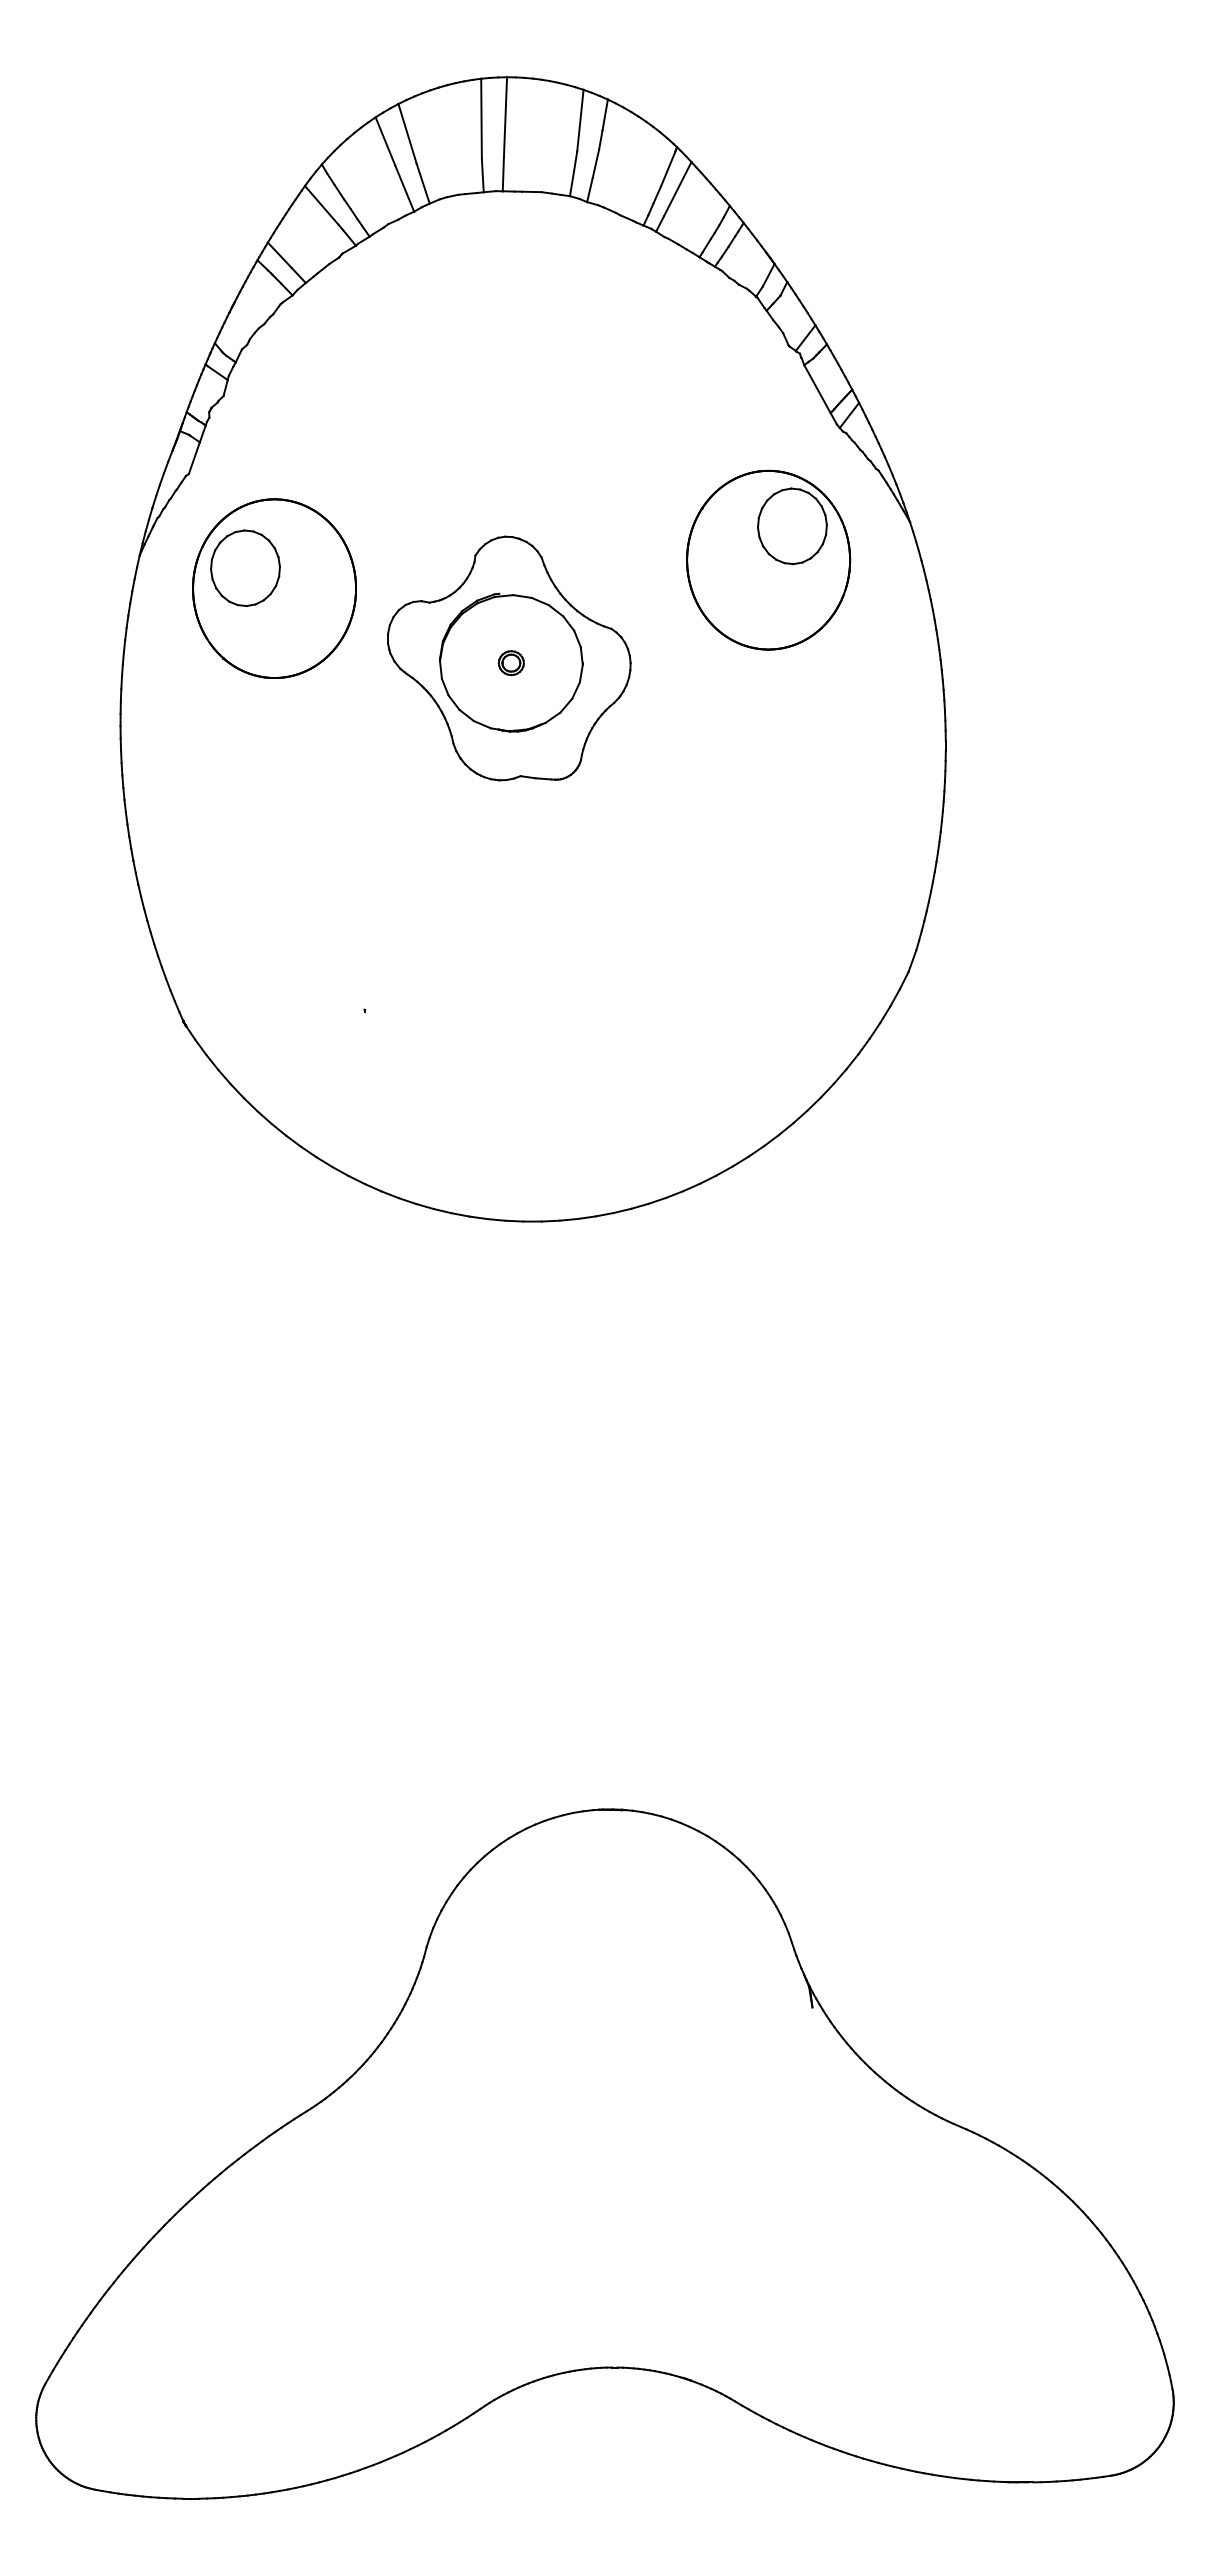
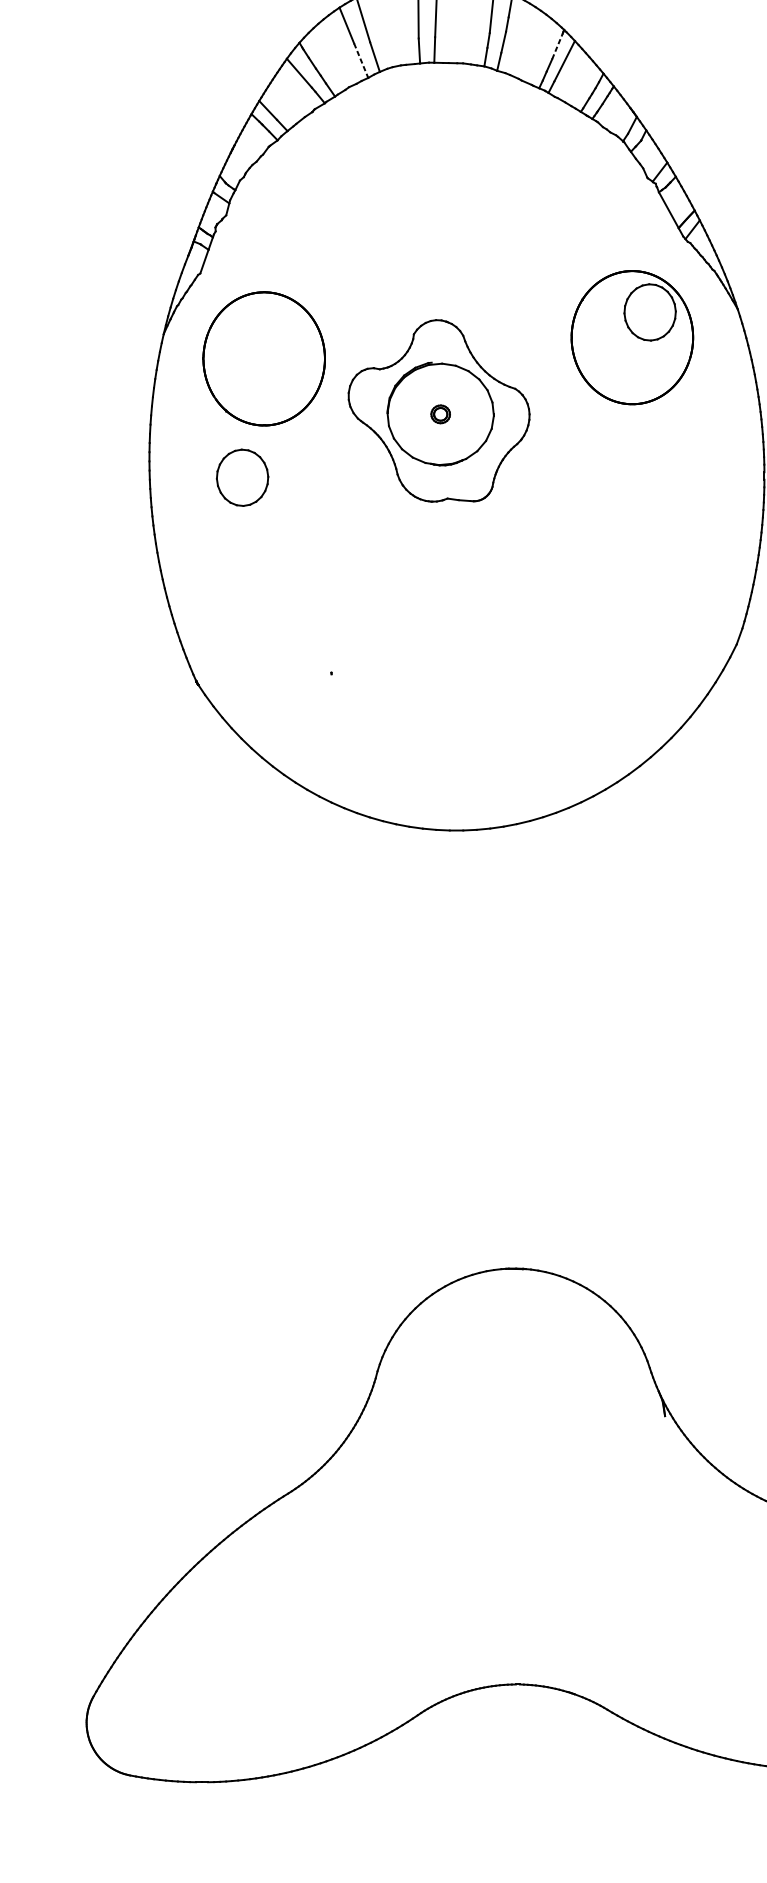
line: (668, 169) -> (557, 46), solid -> dashed
line: (404, 189) -> (361, 61), solid -> dashed
part: (245, 567) -> (242, 477), moved

